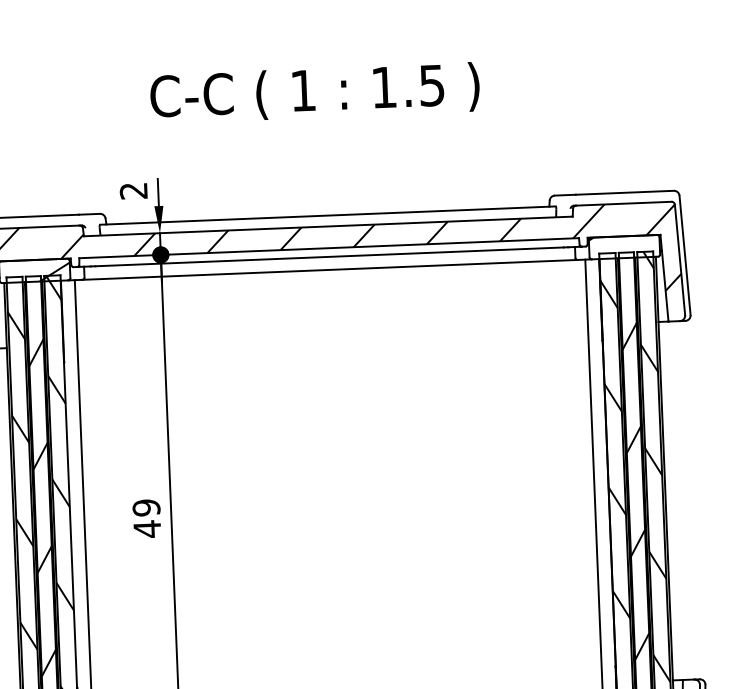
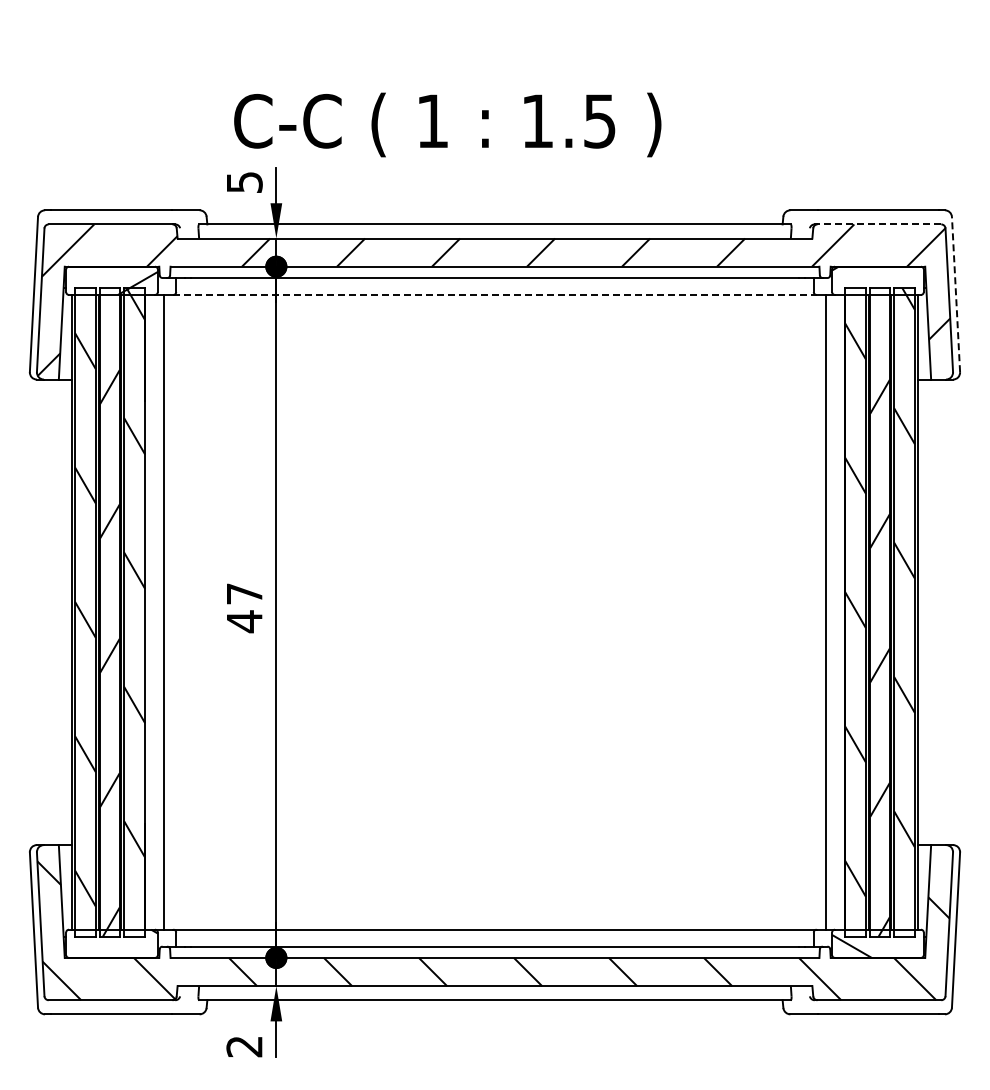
text: (314, 92) -> (447, 124), moved
text: (133, 191) -> (244, 182), 2 -> 5
line: (623, 203) -> (879, 224), solid -> dashed
line: (685, 255) -> (956, 294), solid -> dashed
line: (330, 269) -> (495, 294), solid -> dashed
text: (146, 507) -> (244, 593), 49 -> 47

